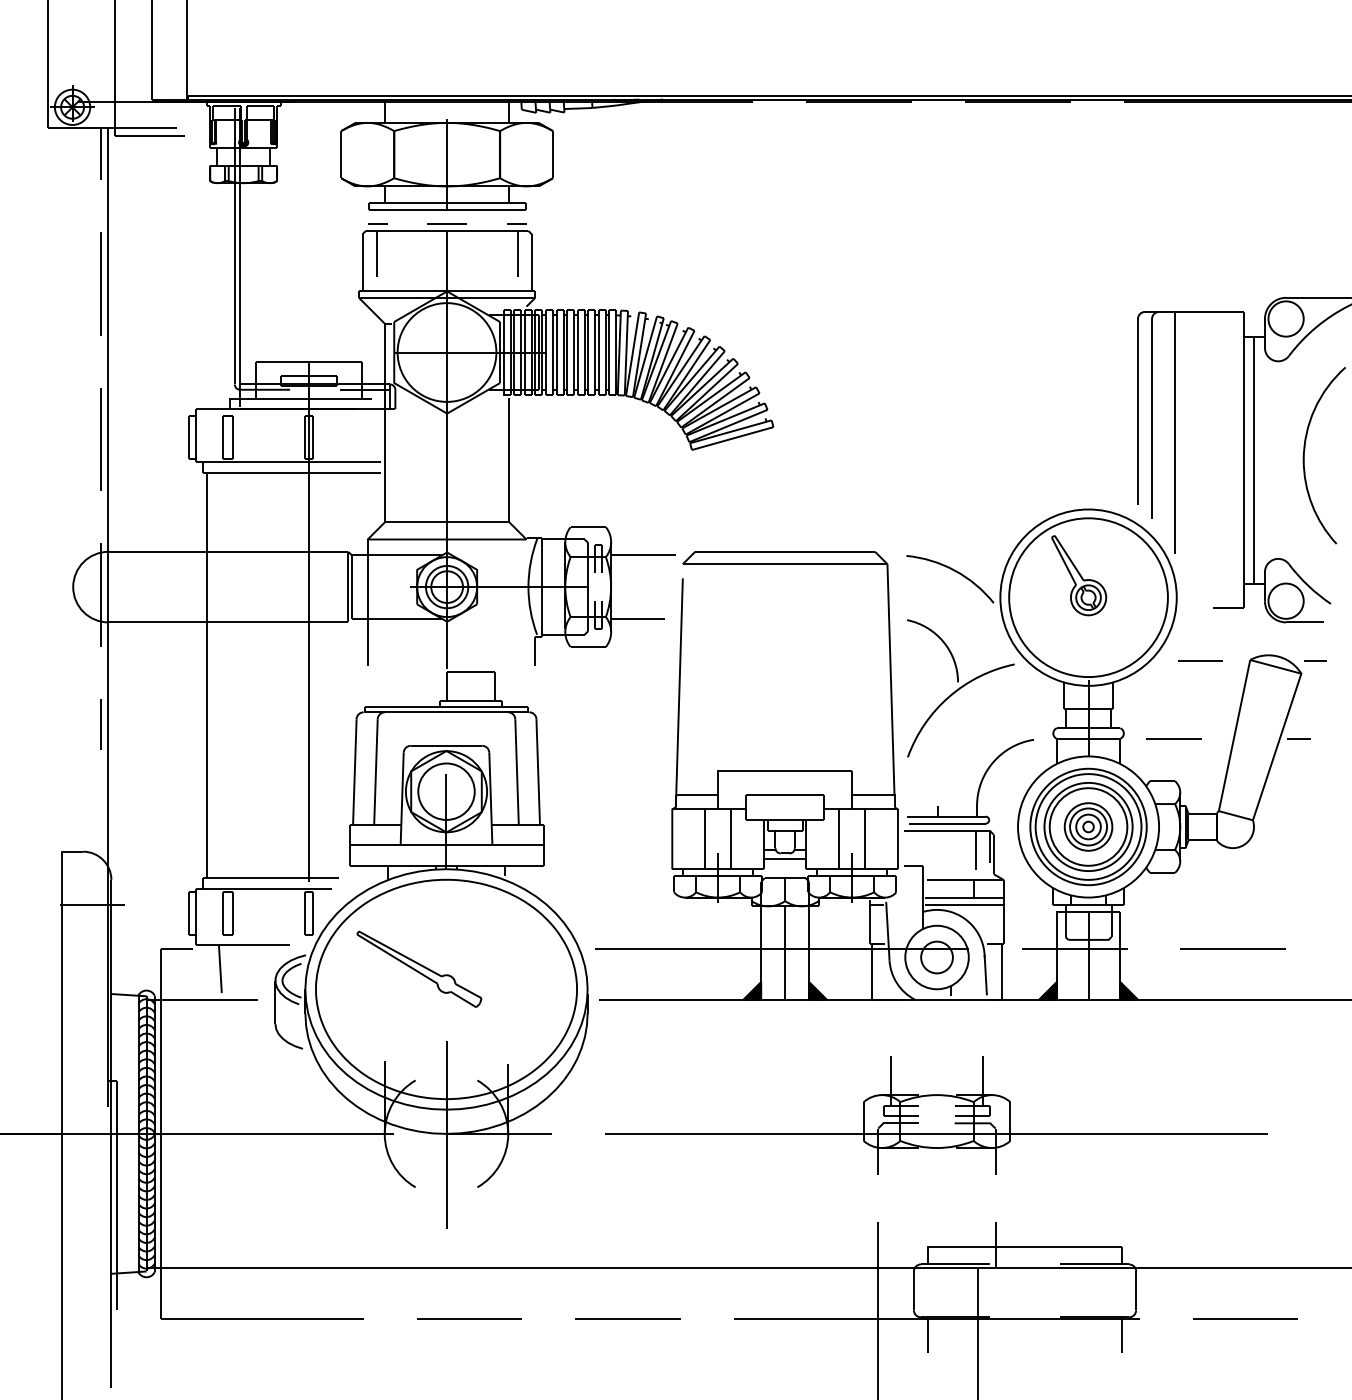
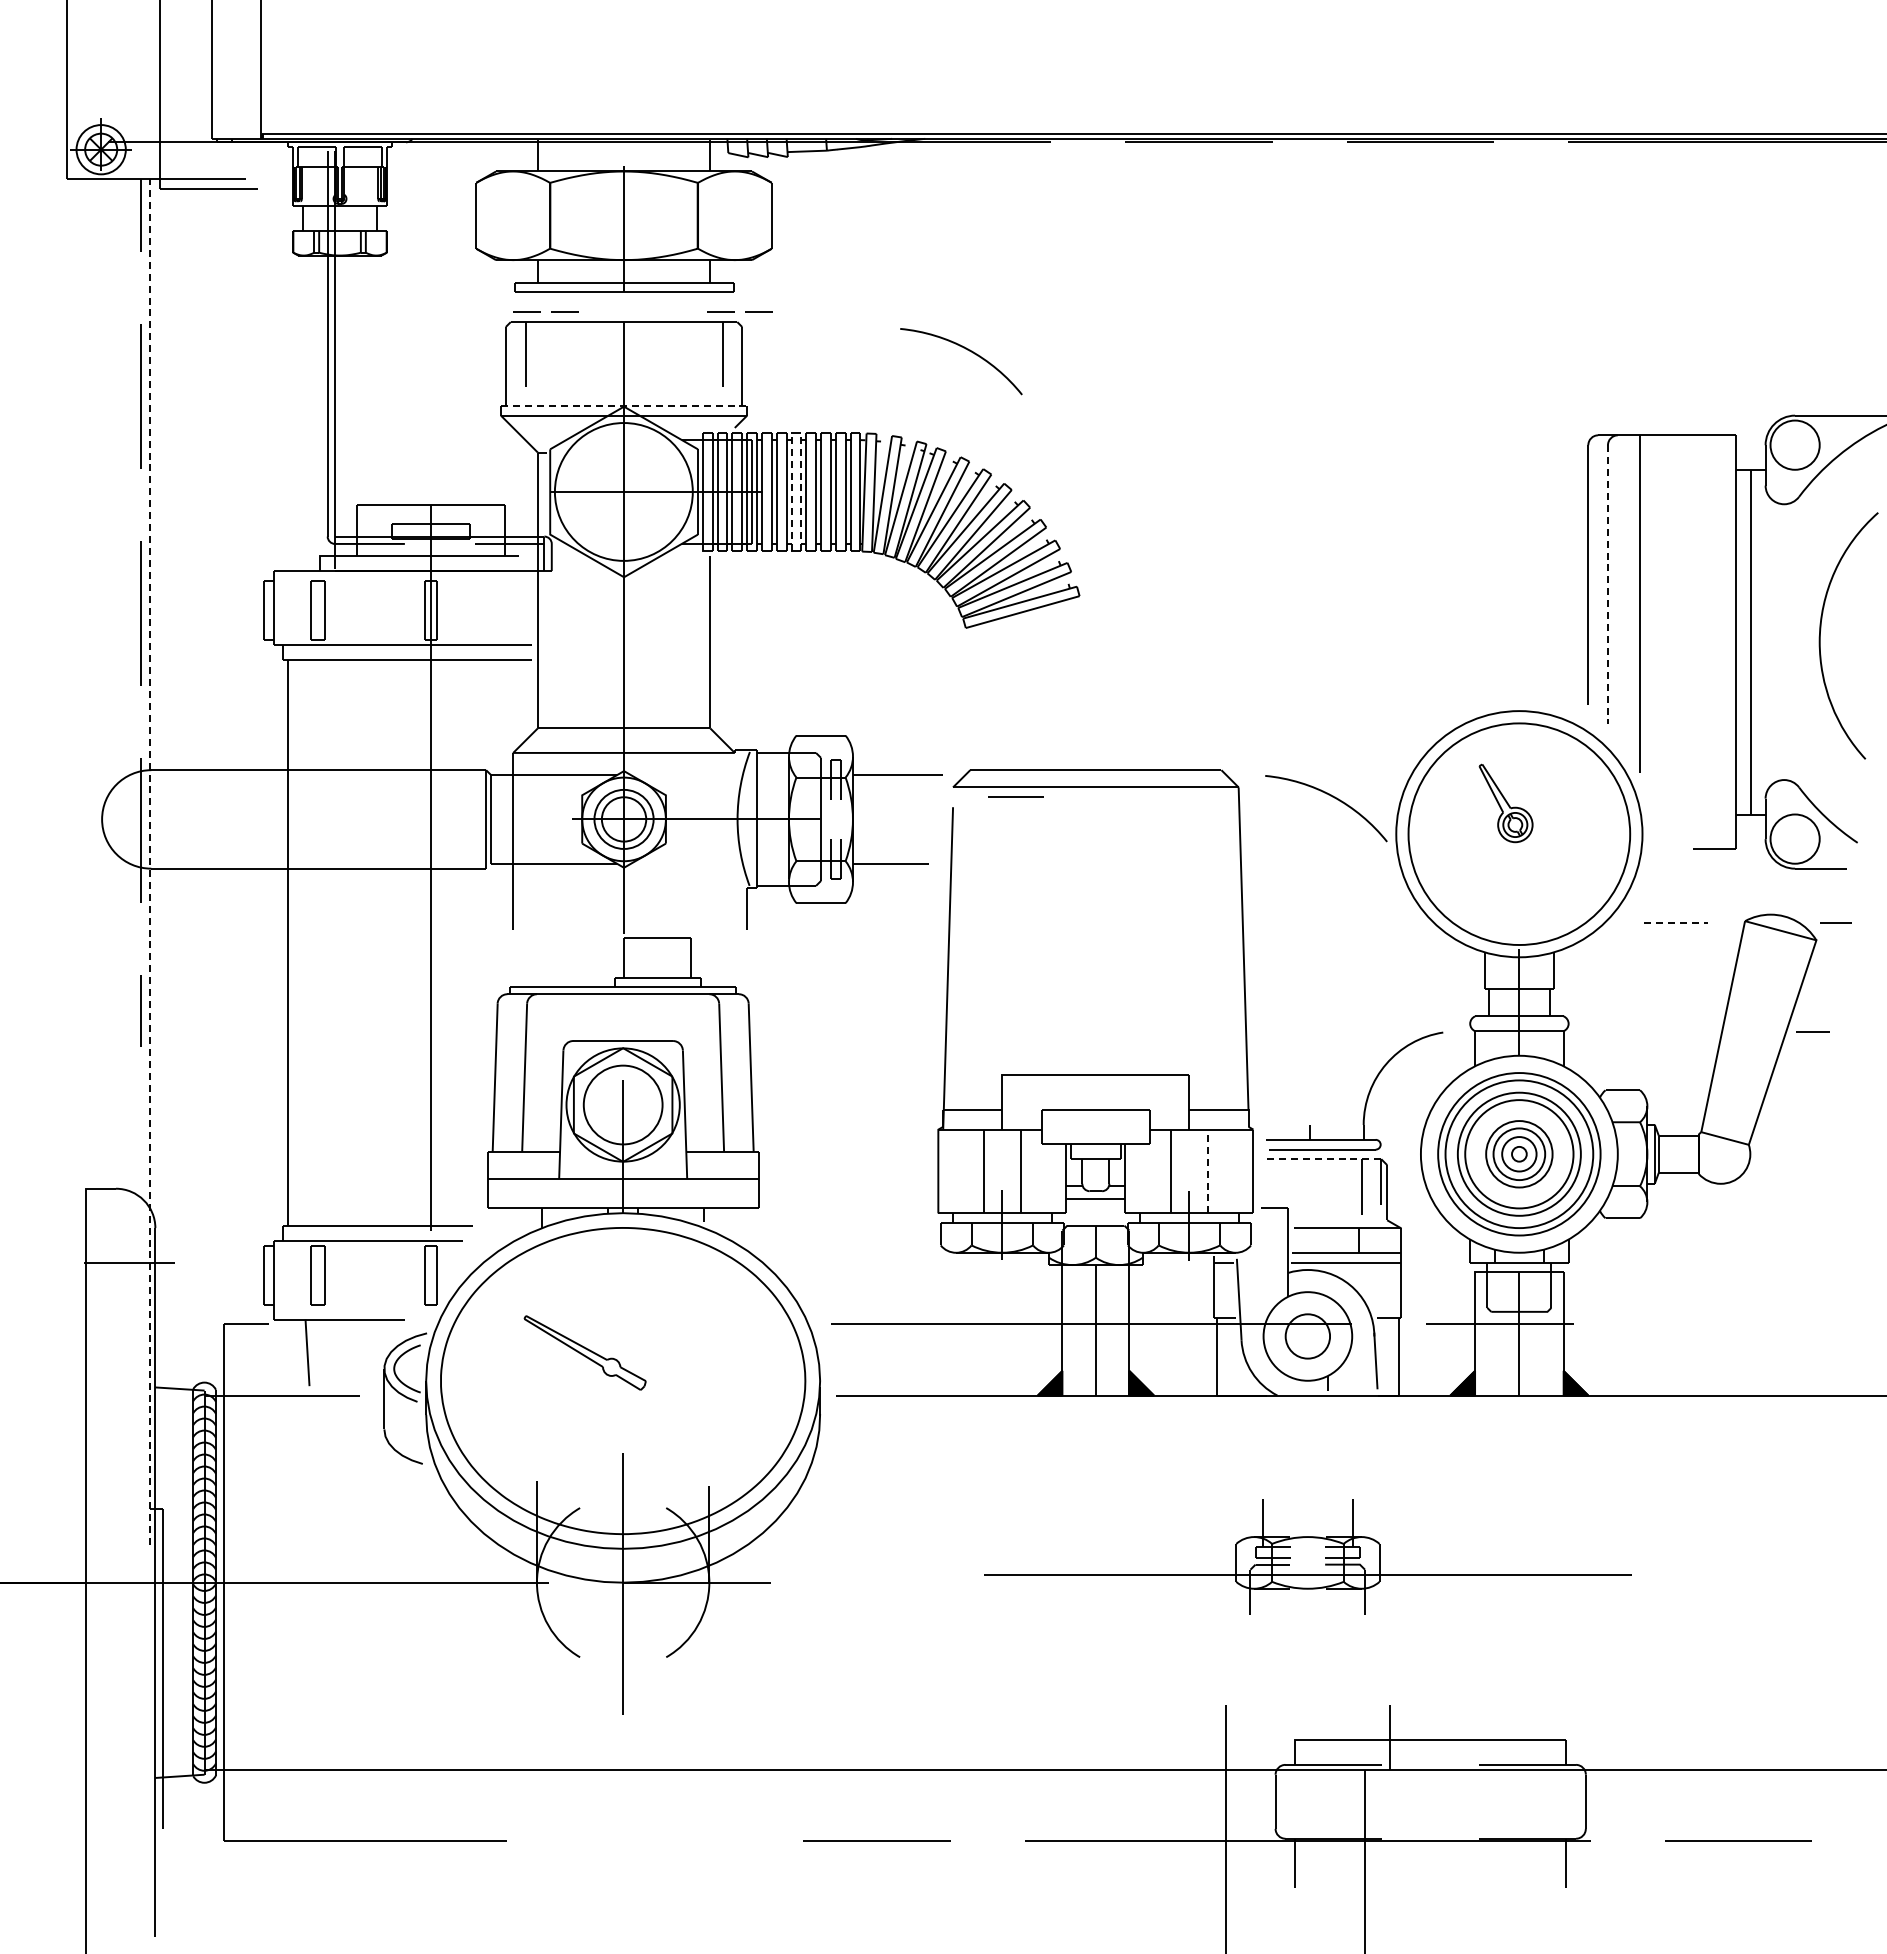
line: (404, 223) -> (564, 311), added
line: (446, 223) -> (1015, 796), moved
line: (543, 223) -> (758, 311), added
curve: (693, 251) -> (967, 350), added
line: (447, 290) -> (624, 405), solid -> dashed
line: (567, 352) -> (791, 491), solid -> dashed
line: (574, 352) -> (801, 491), solid -> dashed
line: (1151, 419) -> (1607, 585), solid -> dashed
part: (1078, 575) -> (1505, 803), size x0.7
line: (107, 617) -> (150, 861), solid -> dashed
line: (1200, 661) -> (1675, 923), solid -> dashed
part: (961, 688) -> (1341, 960), removed
line: (1173, 739) -> (1638, 1031), removed
line: (946, 830) -> (1321, 1159), solid -> dashed
line: (865, 839) -> (1207, 1171), solid -> dashed
line: (1233, 948) -> (1721, 1323), removed
part: (418, 969) -> (584, 1352), size x0.7
part: (936, 1115) -> (1307, 1556), size x0.7
line: (468, 1318) -> (654, 1840), removed

